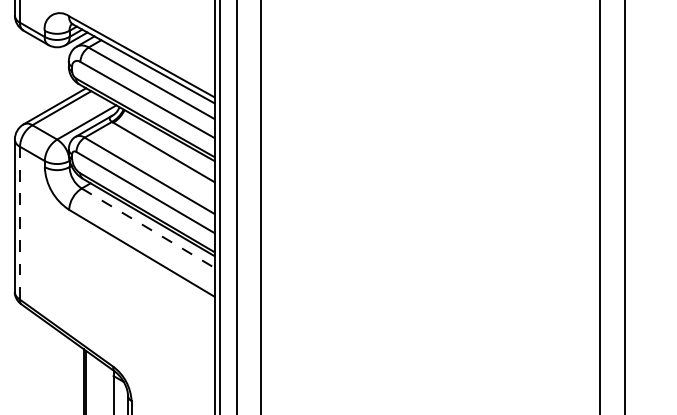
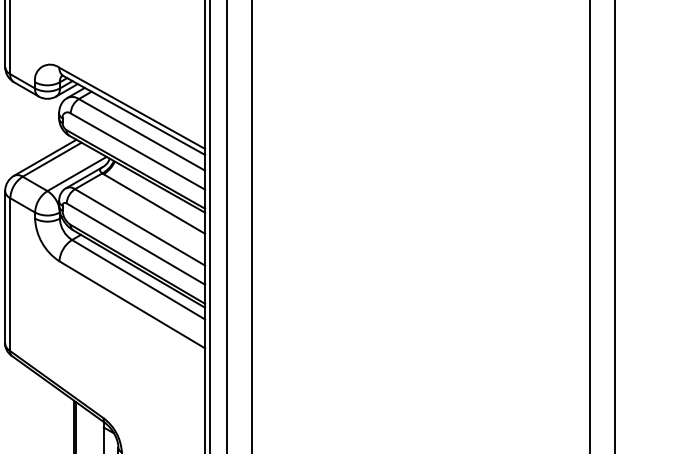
line: (20, 224) -> (10, 275), dashed -> solid
line: (148, 228) -> (138, 279), dashed -> solid

